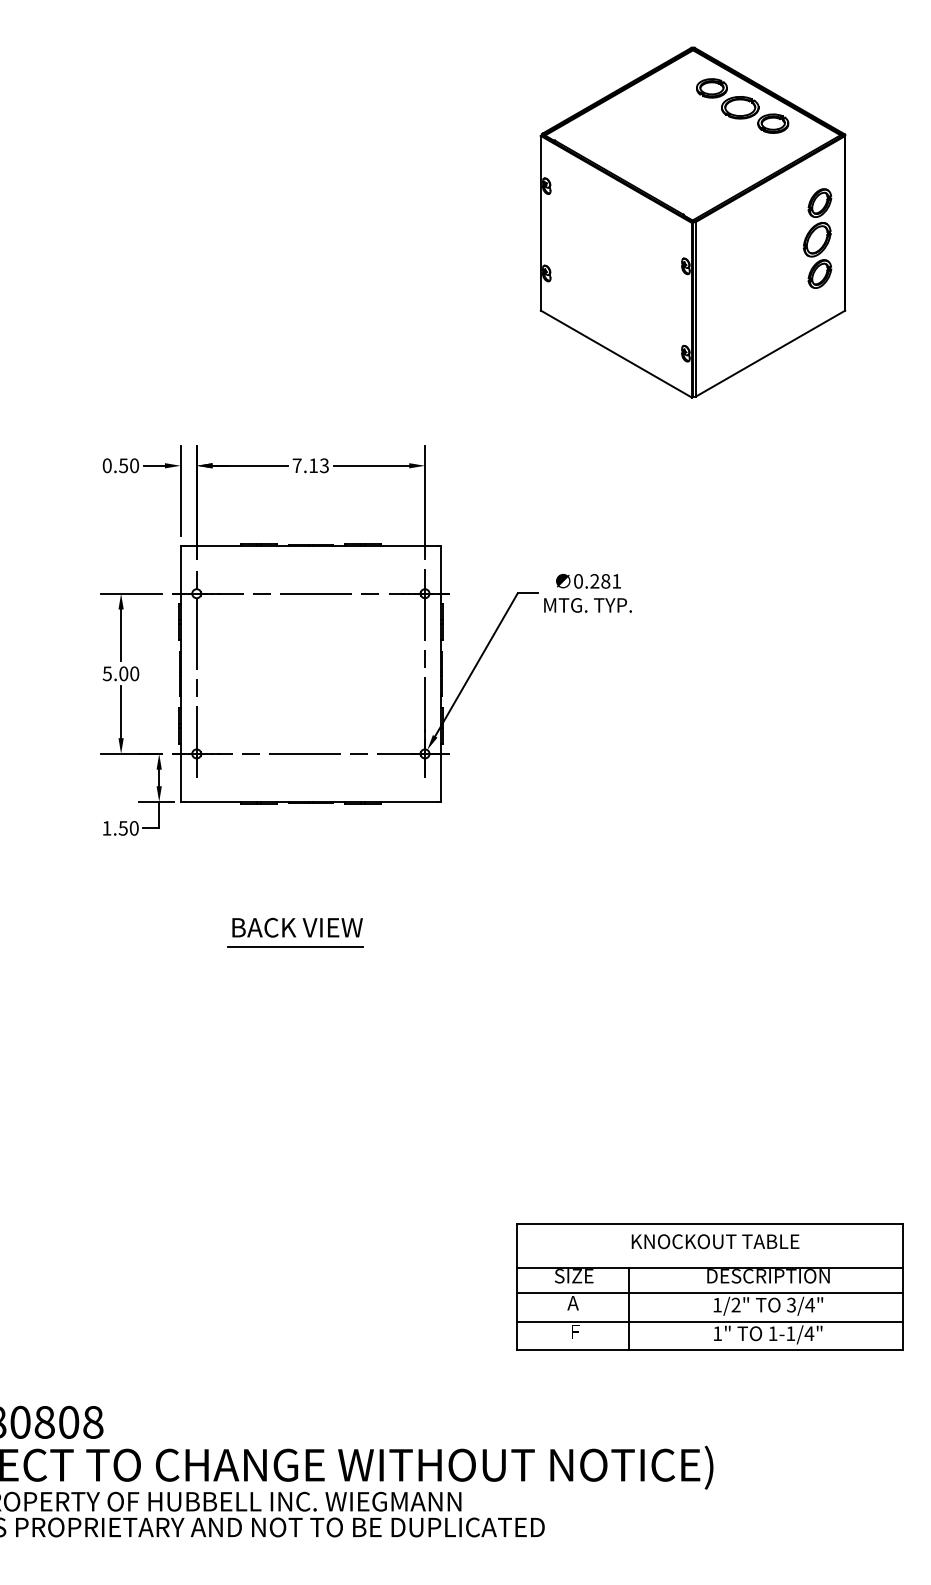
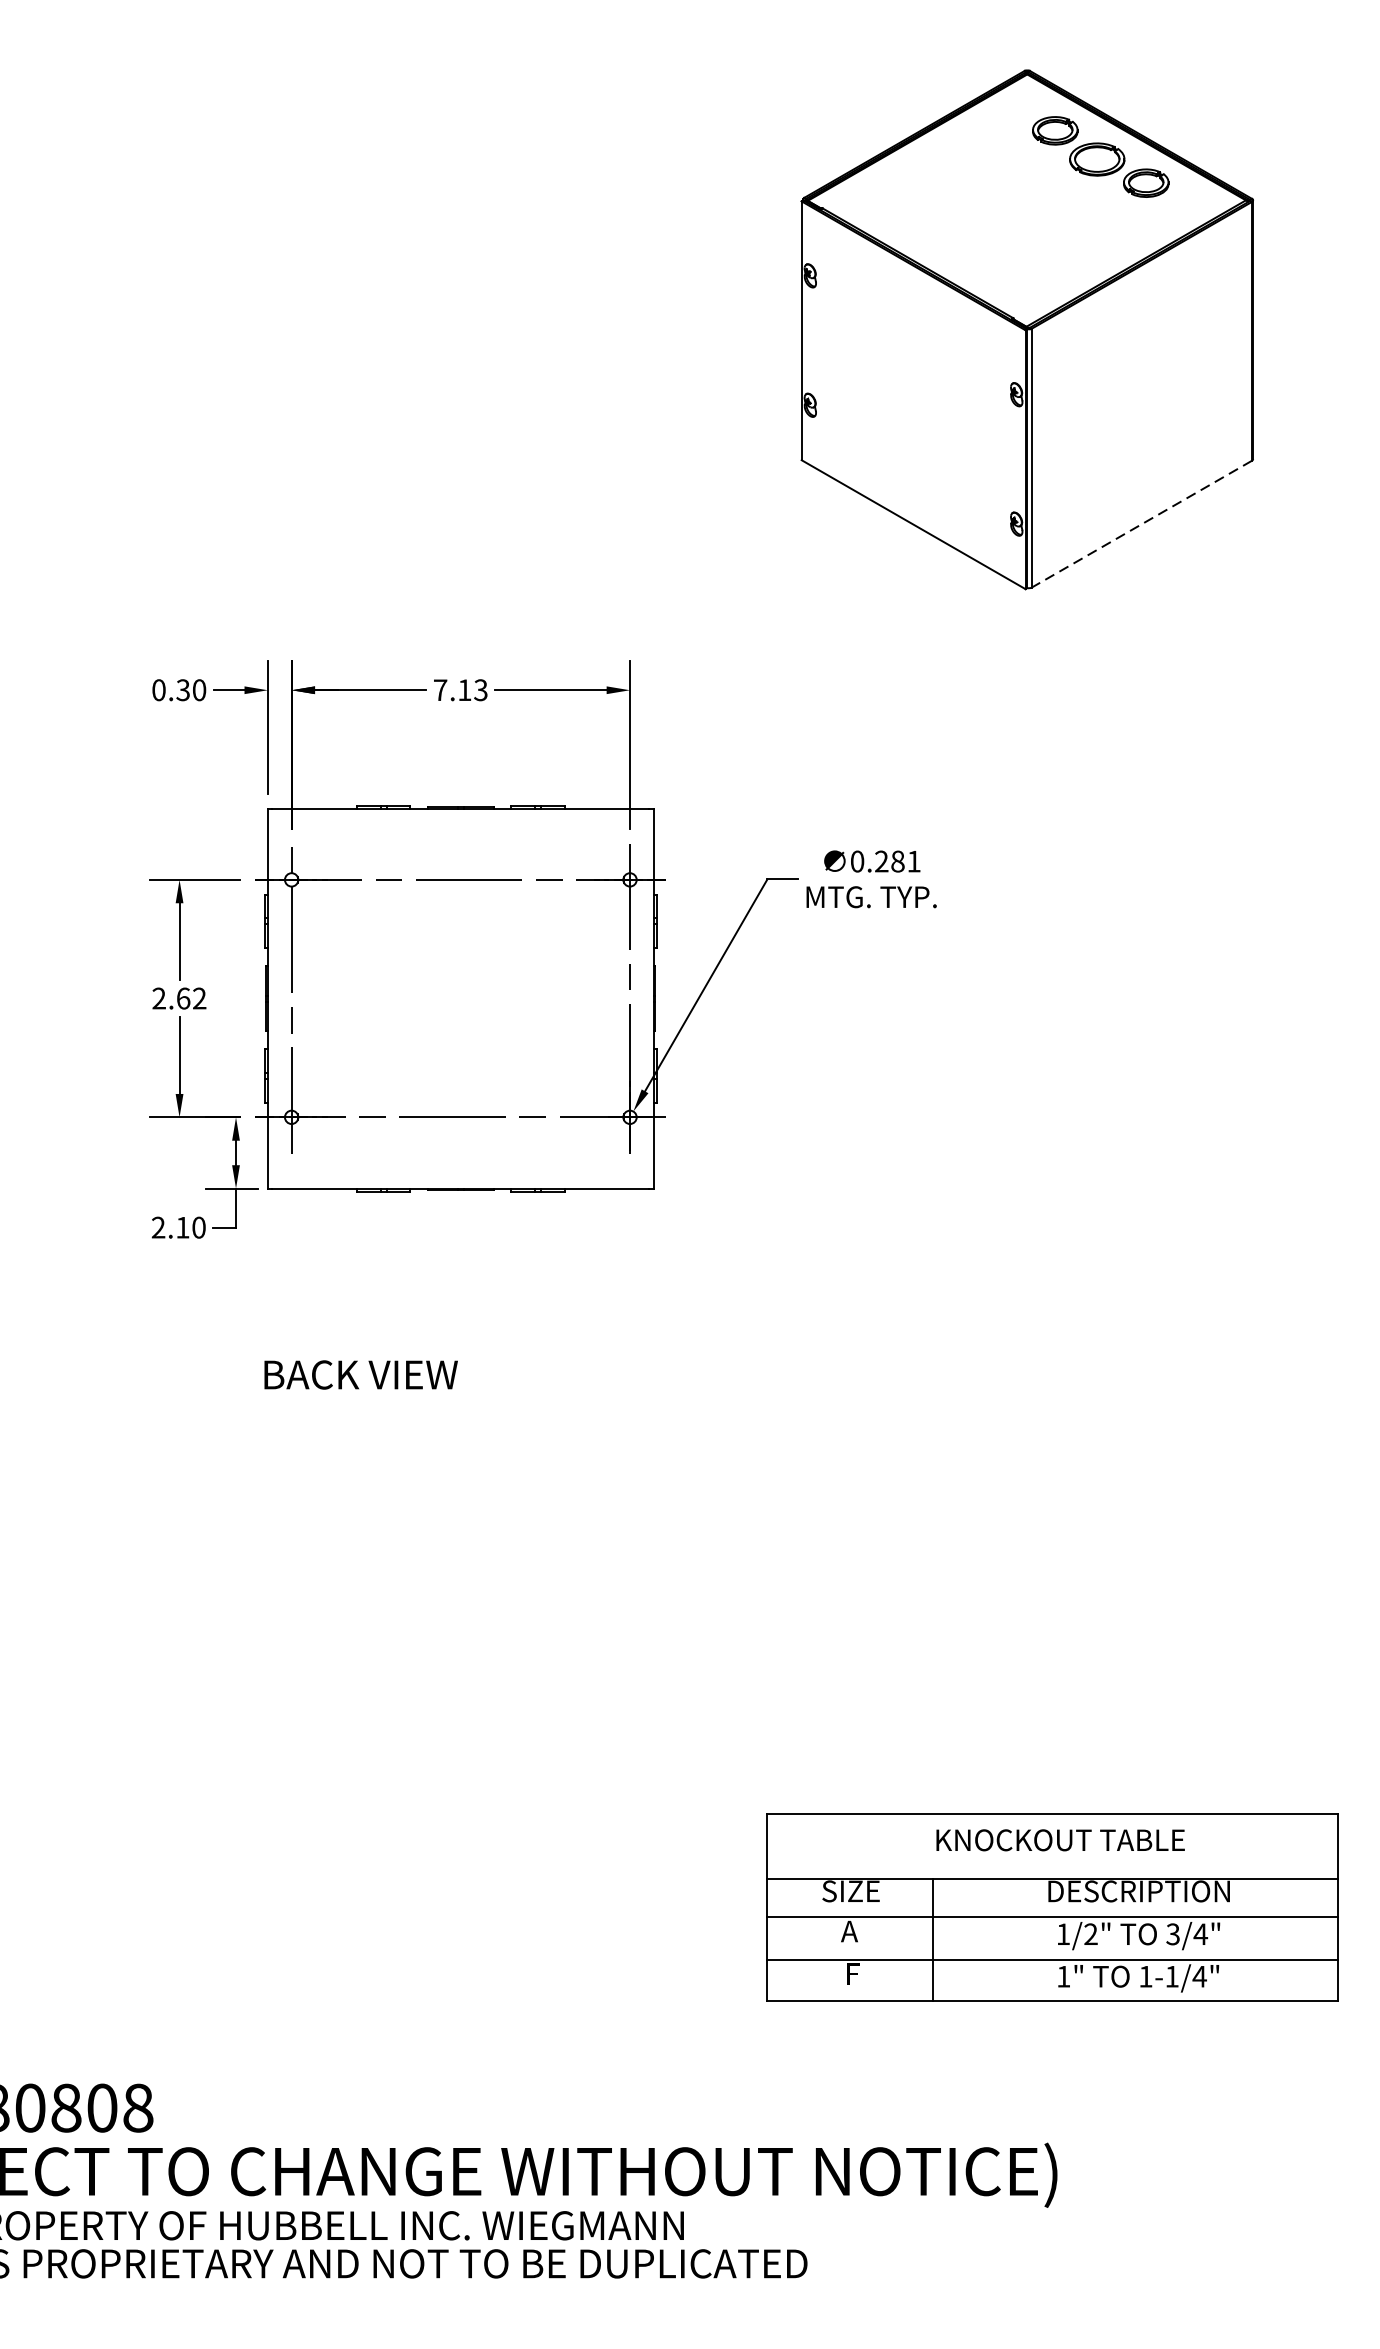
part: (817, 238) -> (1211, 353), removed
line: (770, 353) -> (1142, 523), solid -> dashed
text: (123, 465) -> (183, 689), 0.50 -> 0.30
text: (120, 673) -> (178, 998), 5.00 -> 2.62
text: (114, 828) -> (169, 1227), 1.50 -> 2.10
text: (297, 927) -> (360, 1374), moved
line: (295, 947) -> (438, 1404), removed

